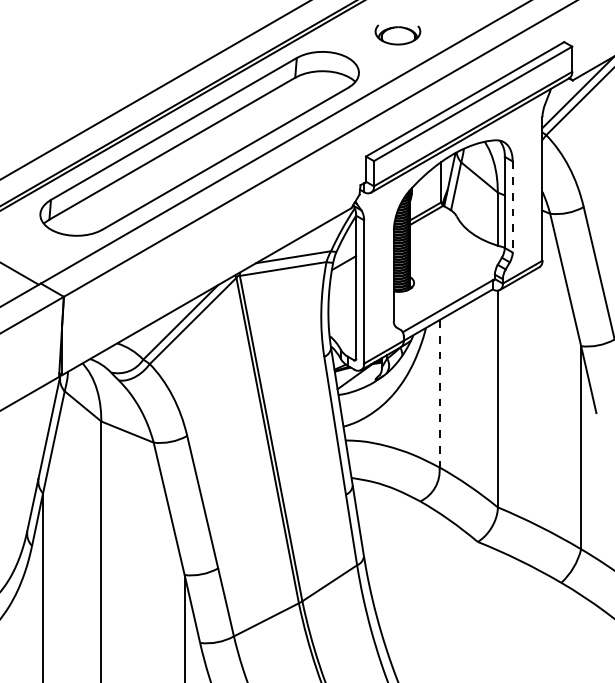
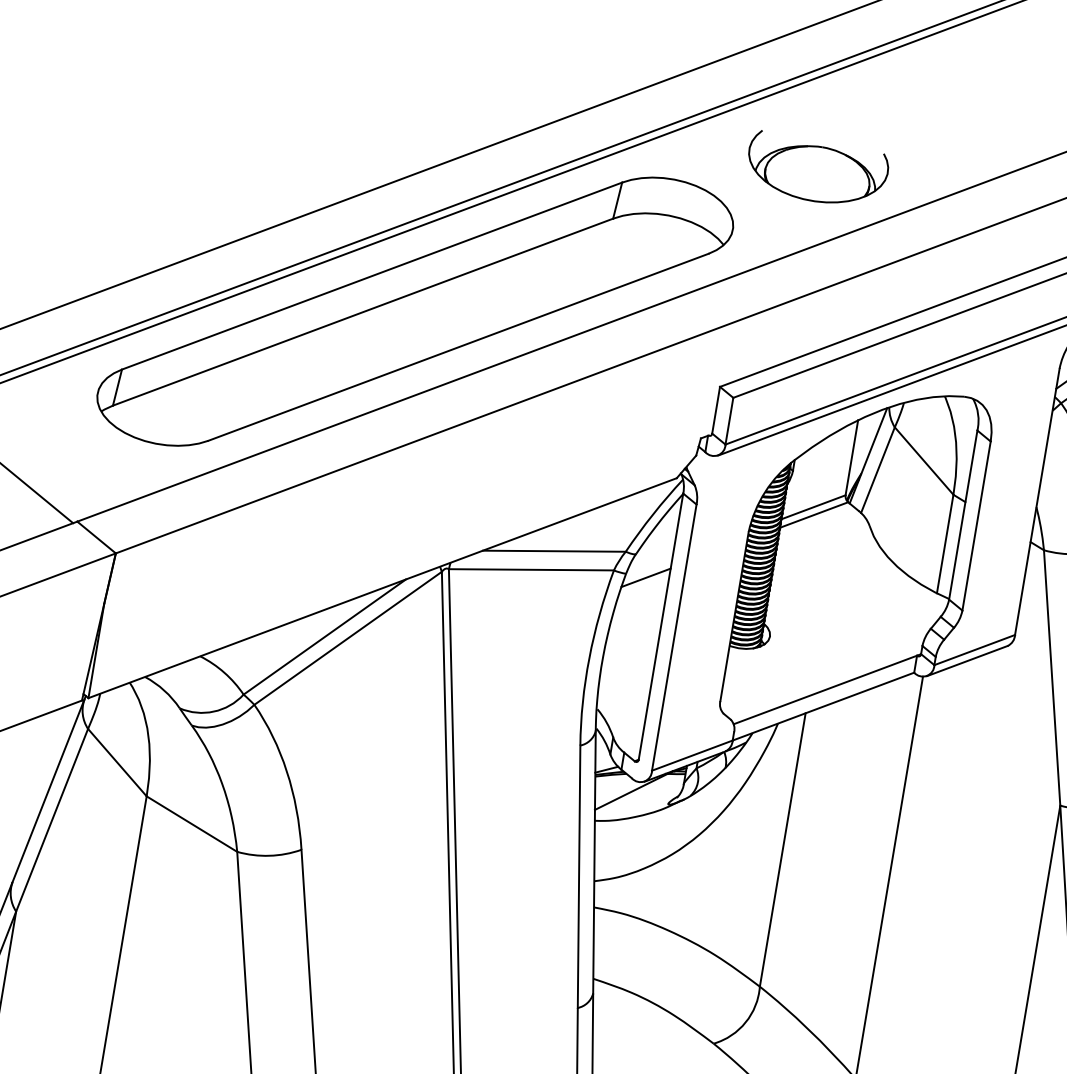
part: (397, 34) -> (816, 170), size x1.67
line: (512, 207) -> (975, 526), dashed -> solid
line: (439, 393) -> (782, 849), dashed -> solid

